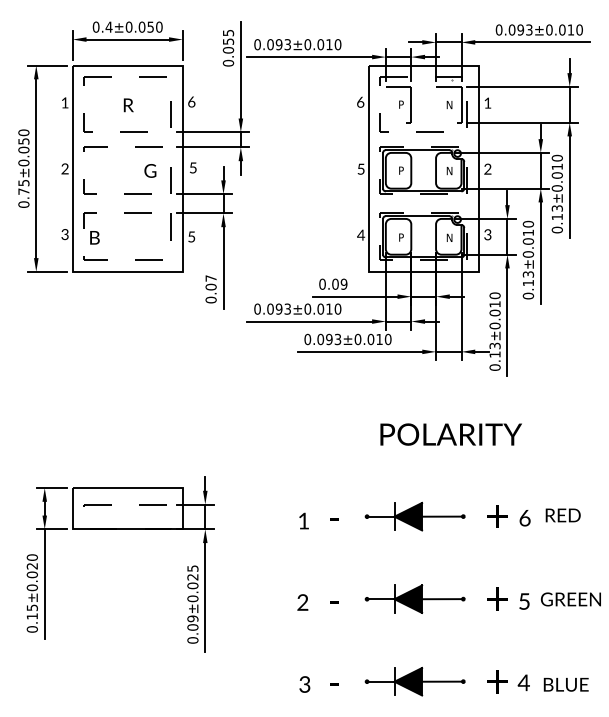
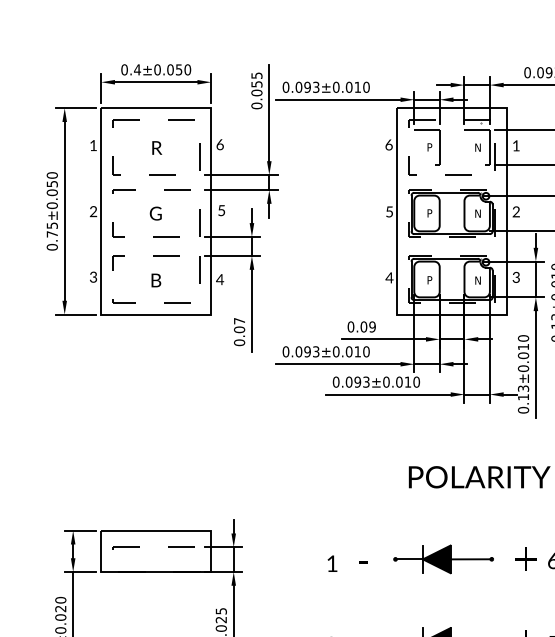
text: (150, 170) -> (155, 213), moved
text: (191, 236) -> (219, 279), 5 -> 4
text: (94, 237) -> (155, 280), moved

